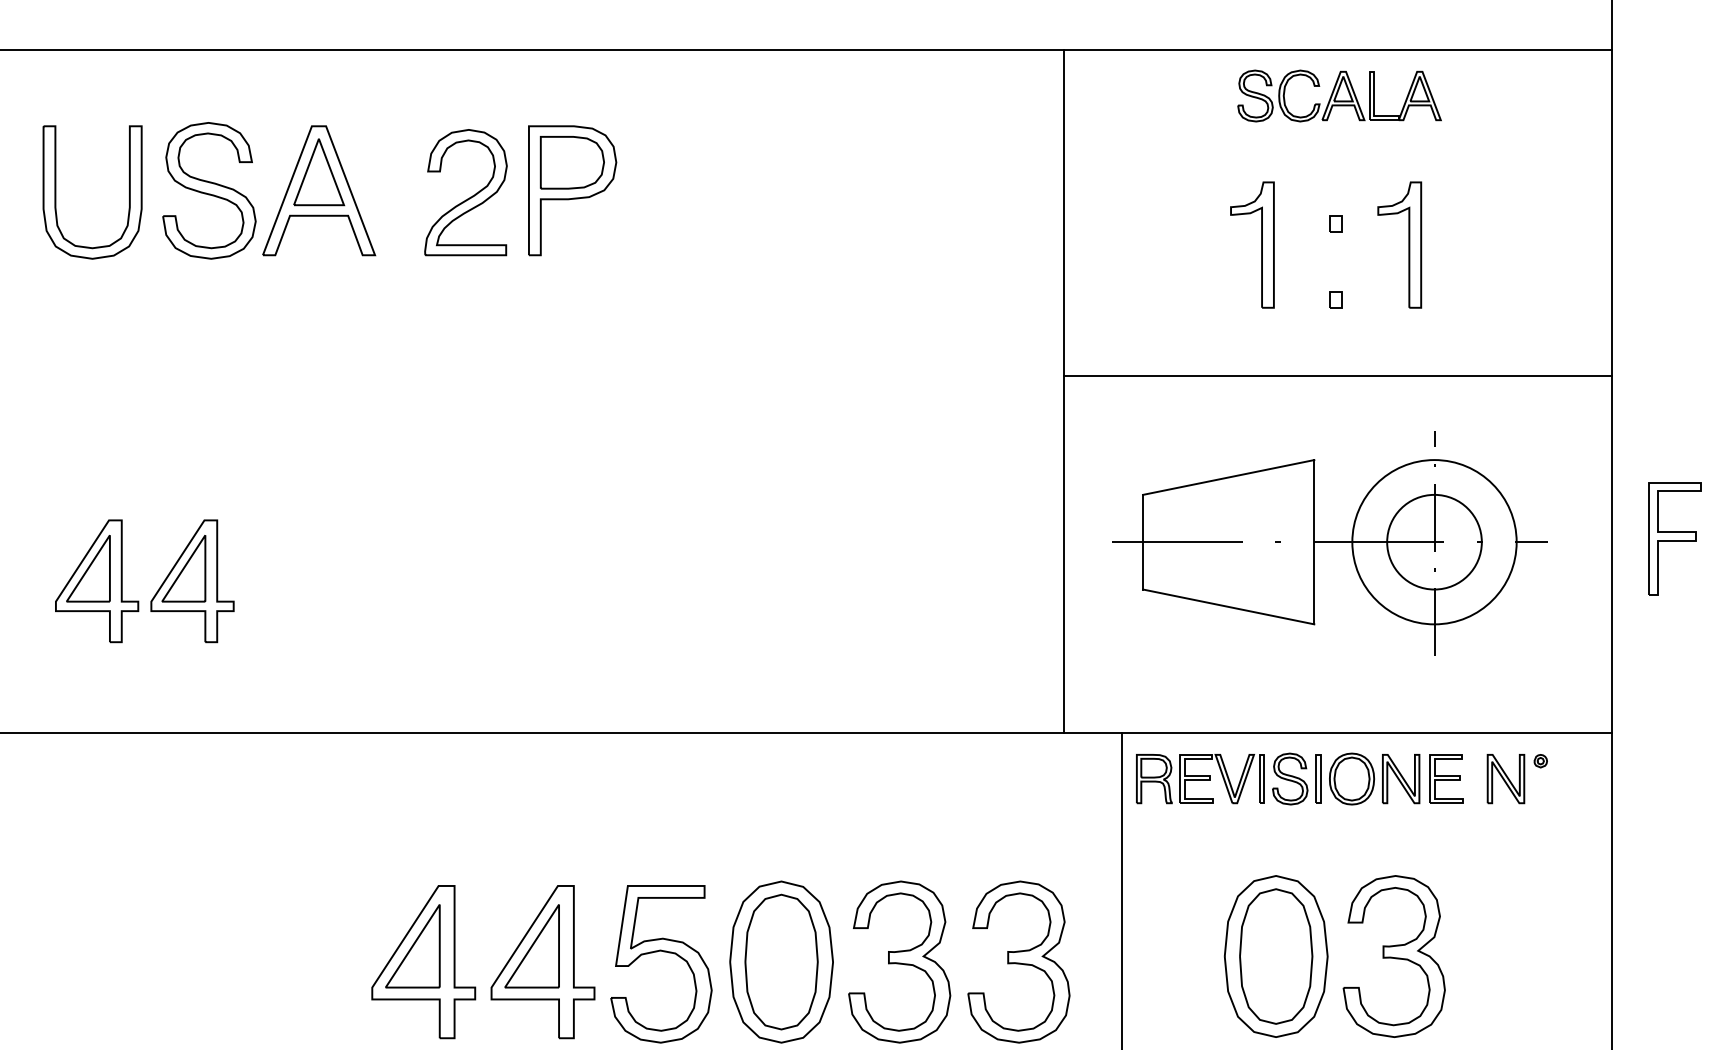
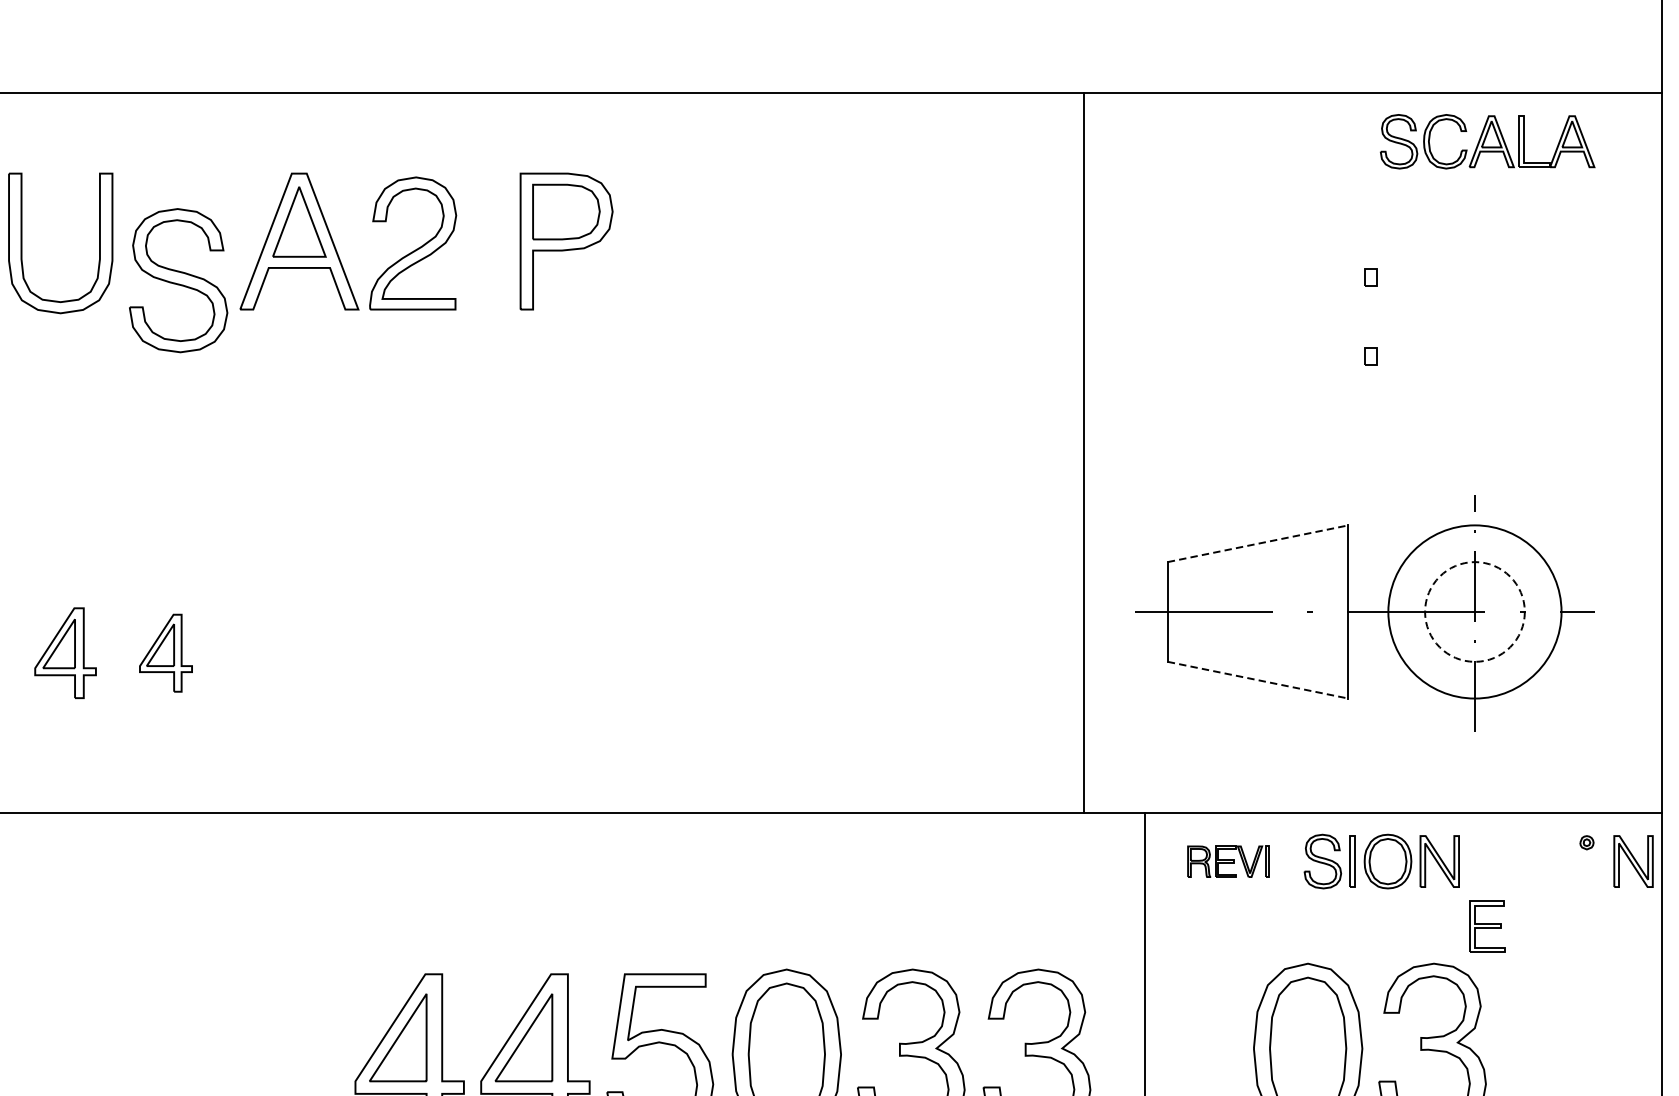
part: (1339, 95) -> (1487, 141), moved
part: (209, 190) -> (178, 280), moved
part: (467, 198) -> (414, 249), moved
part: (1261, 244) -> (1292, 298), removed
part: (1408, 244) -> (1447, 298), removed
line: (1337, 375) -> (1372, 436), removed
line: (1229, 477) -> (1258, 543), solid -> dashed
circle: (1434, 541) -> (1474, 611), solid -> dashed
part: (97, 581) -> (65, 653), size x0.7
part: (192, 581) -> (166, 653), size x0.6
line: (1229, 607) -> (1258, 680), solid -> dashed
part: (1446, 778) -> (1487, 926), moved
part: (1200, 779) -> (1228, 862), size x0.6
part: (1505, 779) -> (1633, 862), moved

